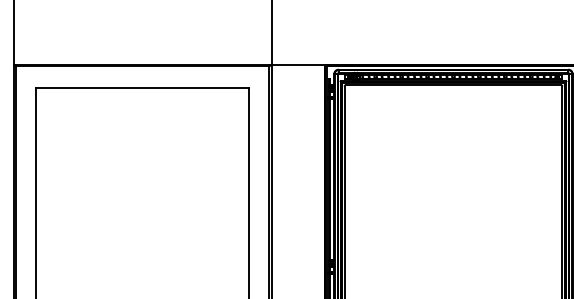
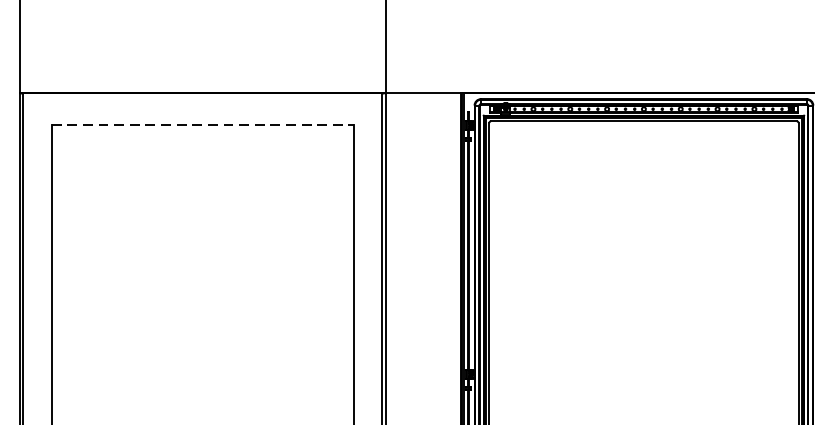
line: (143, 87) -> (203, 124), solid -> dashed

